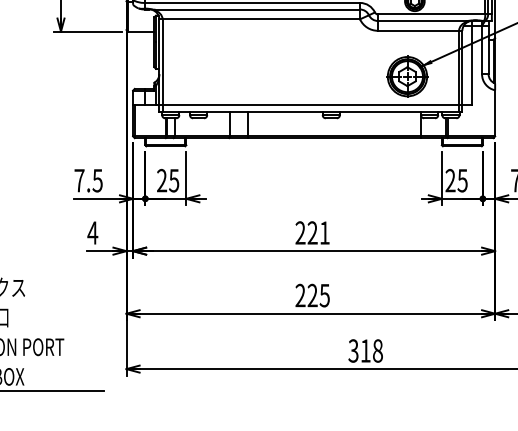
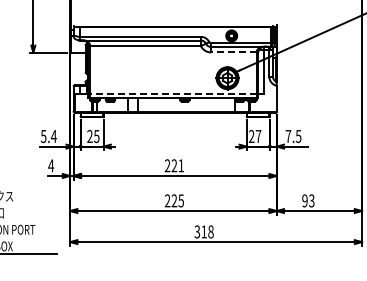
line: (418, 30) -> (233, 52), solid -> dashed
line: (309, 104) -> (172, 93), solid -> dashed
text: (88, 180) -> (48, 136), 7.5 -> 5.4
text: (462, 180) -> (258, 136), 25 -> 27

